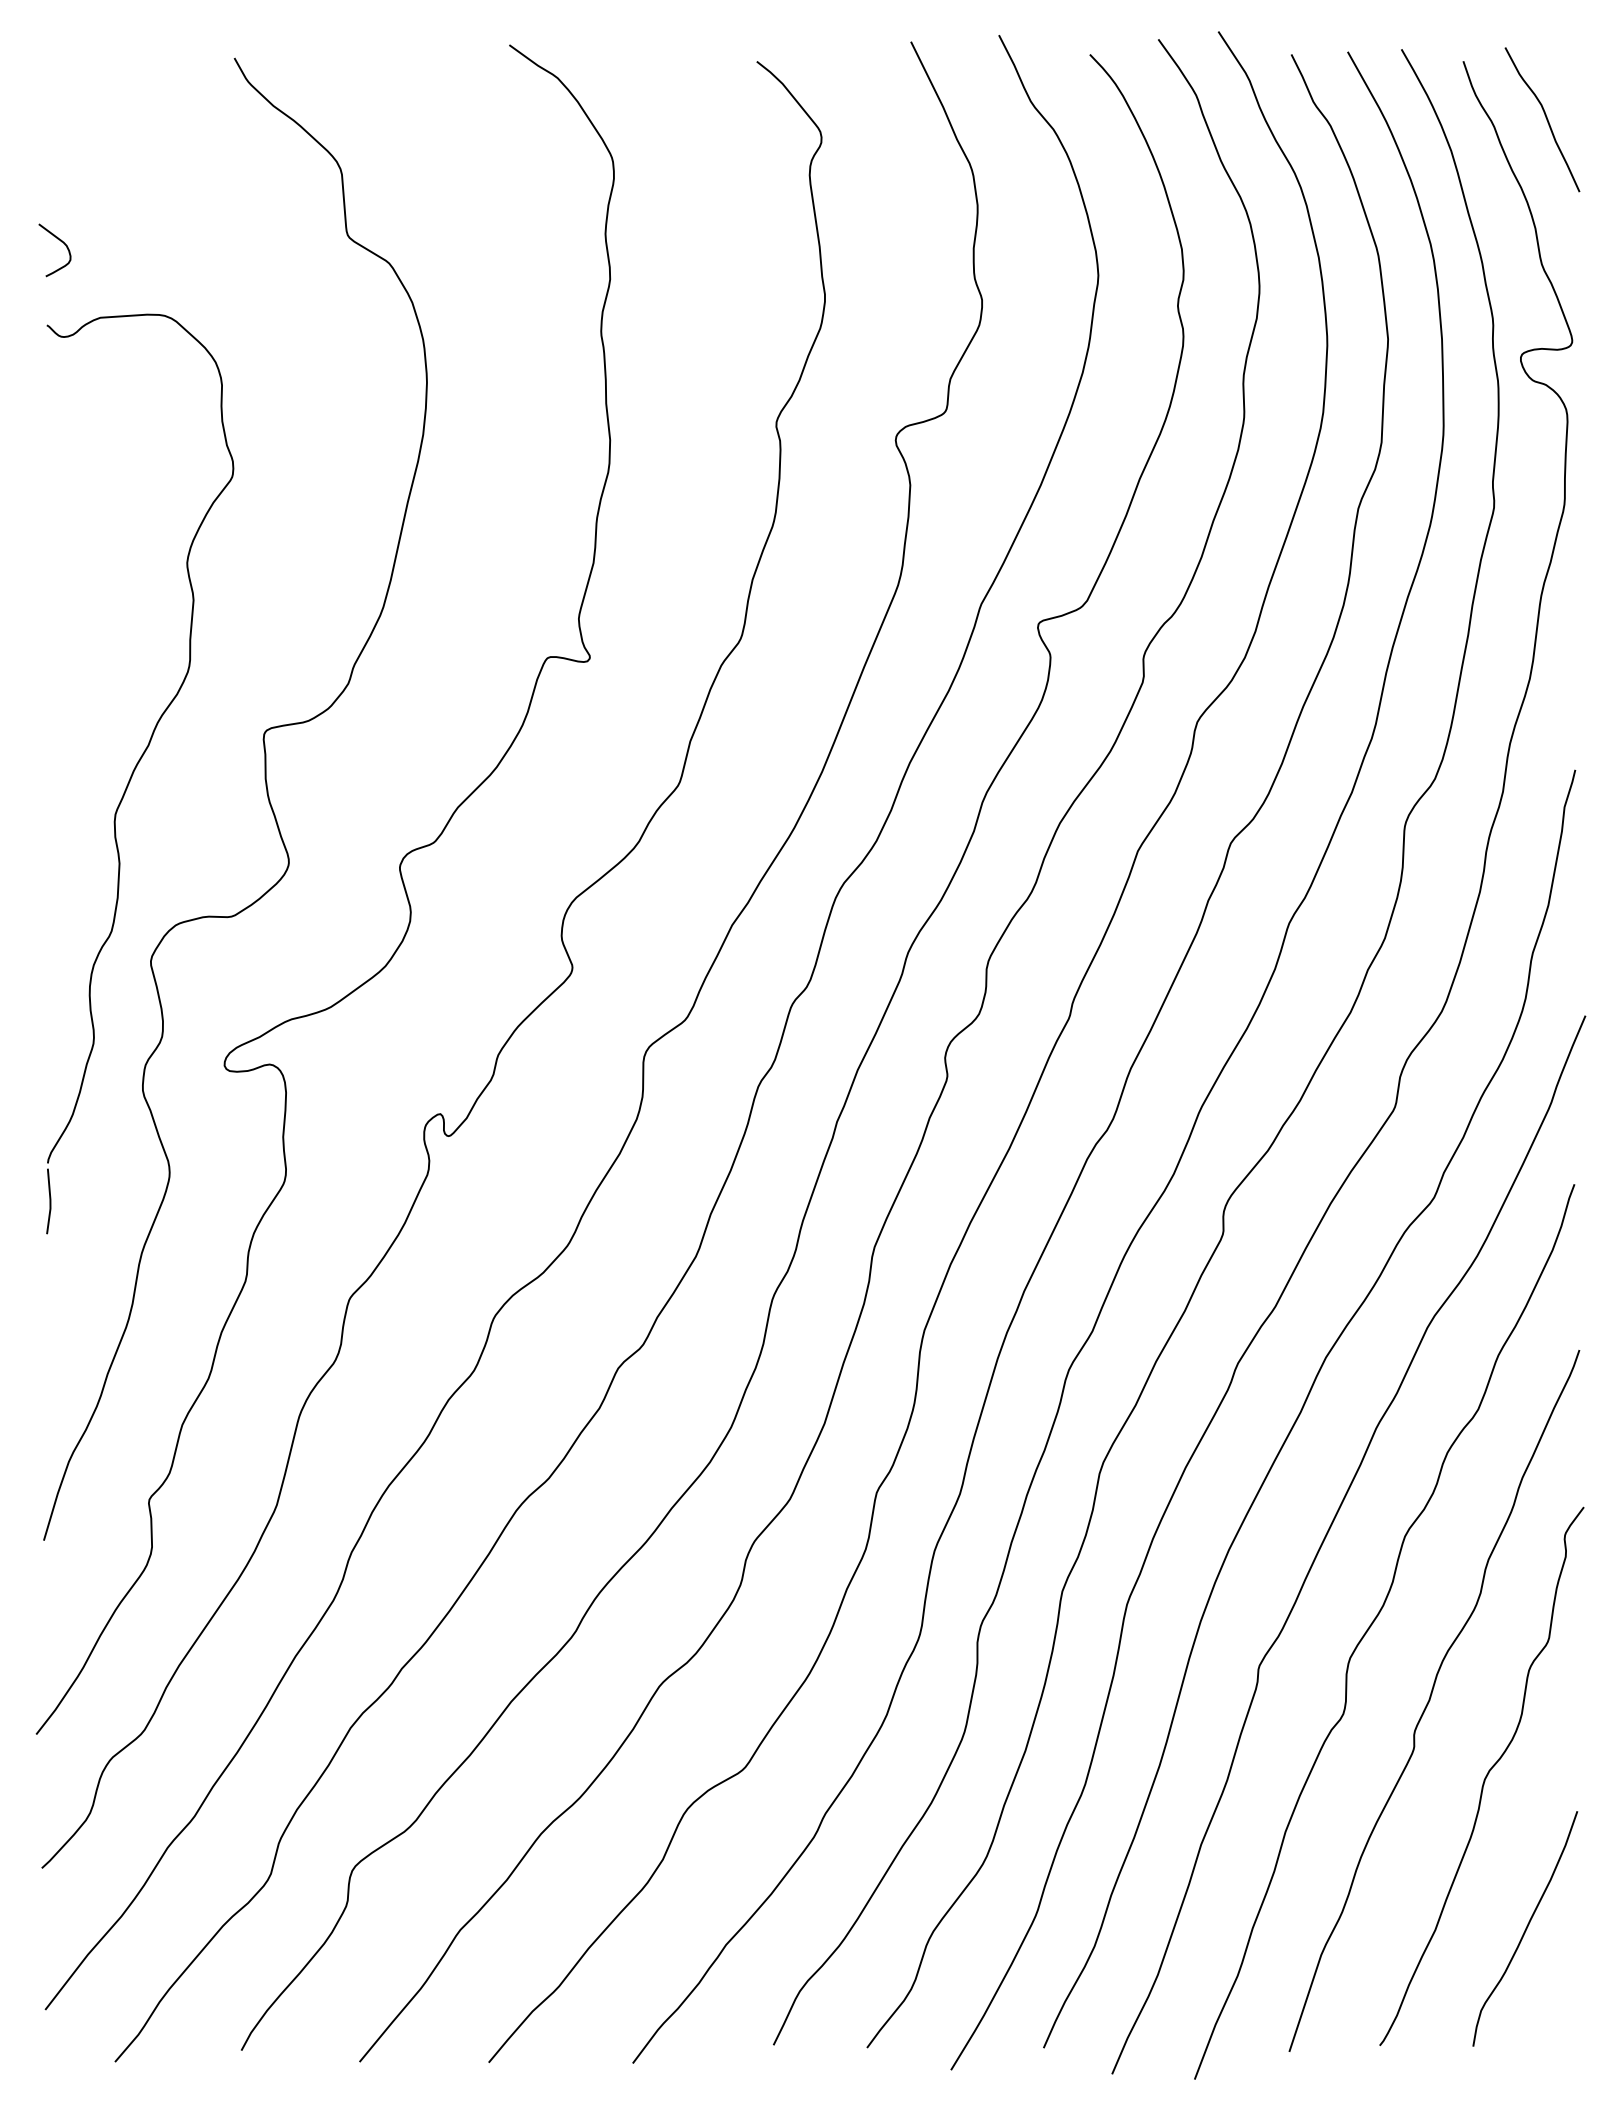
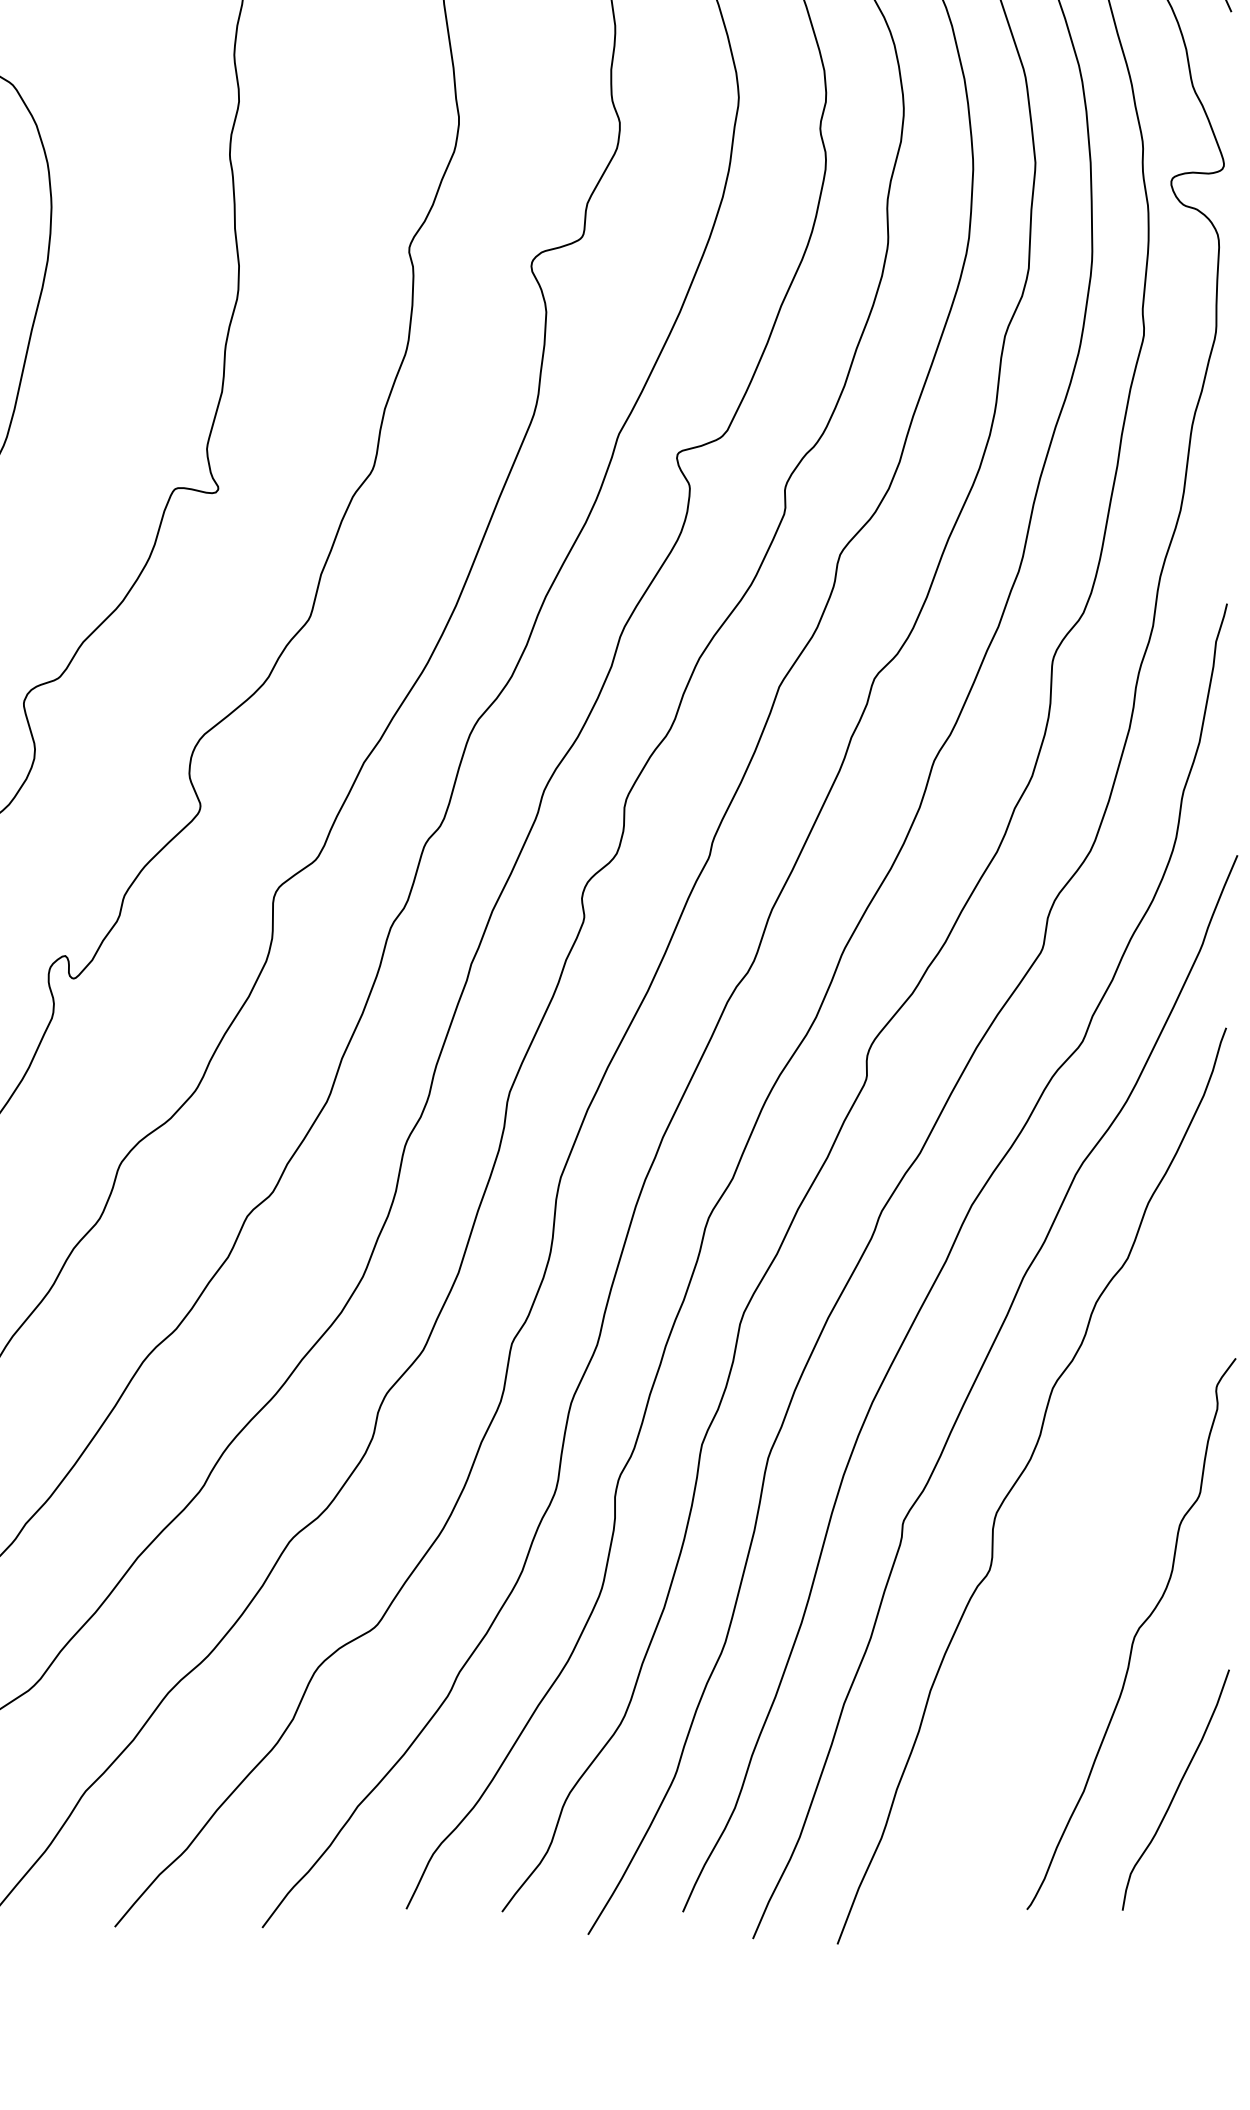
curve: (1430, 1700) -> (1078, 1556), removed

